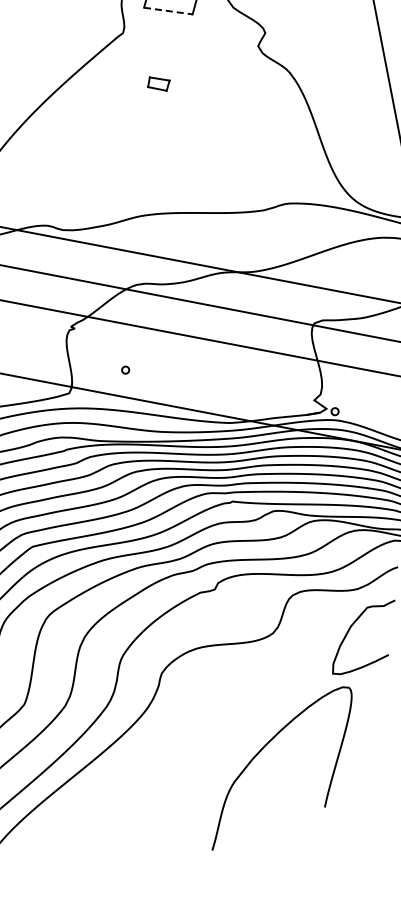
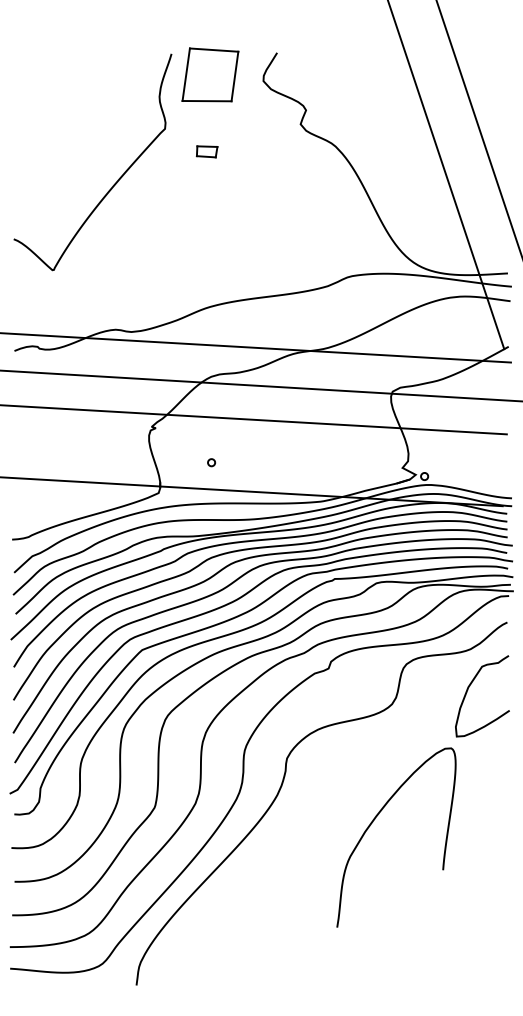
line: (168, 11) -> (207, 101), dashed -> solid
part: (158, 83) -> (206, 151), moved
curve: (262, 751) -> (373, 822), moved

